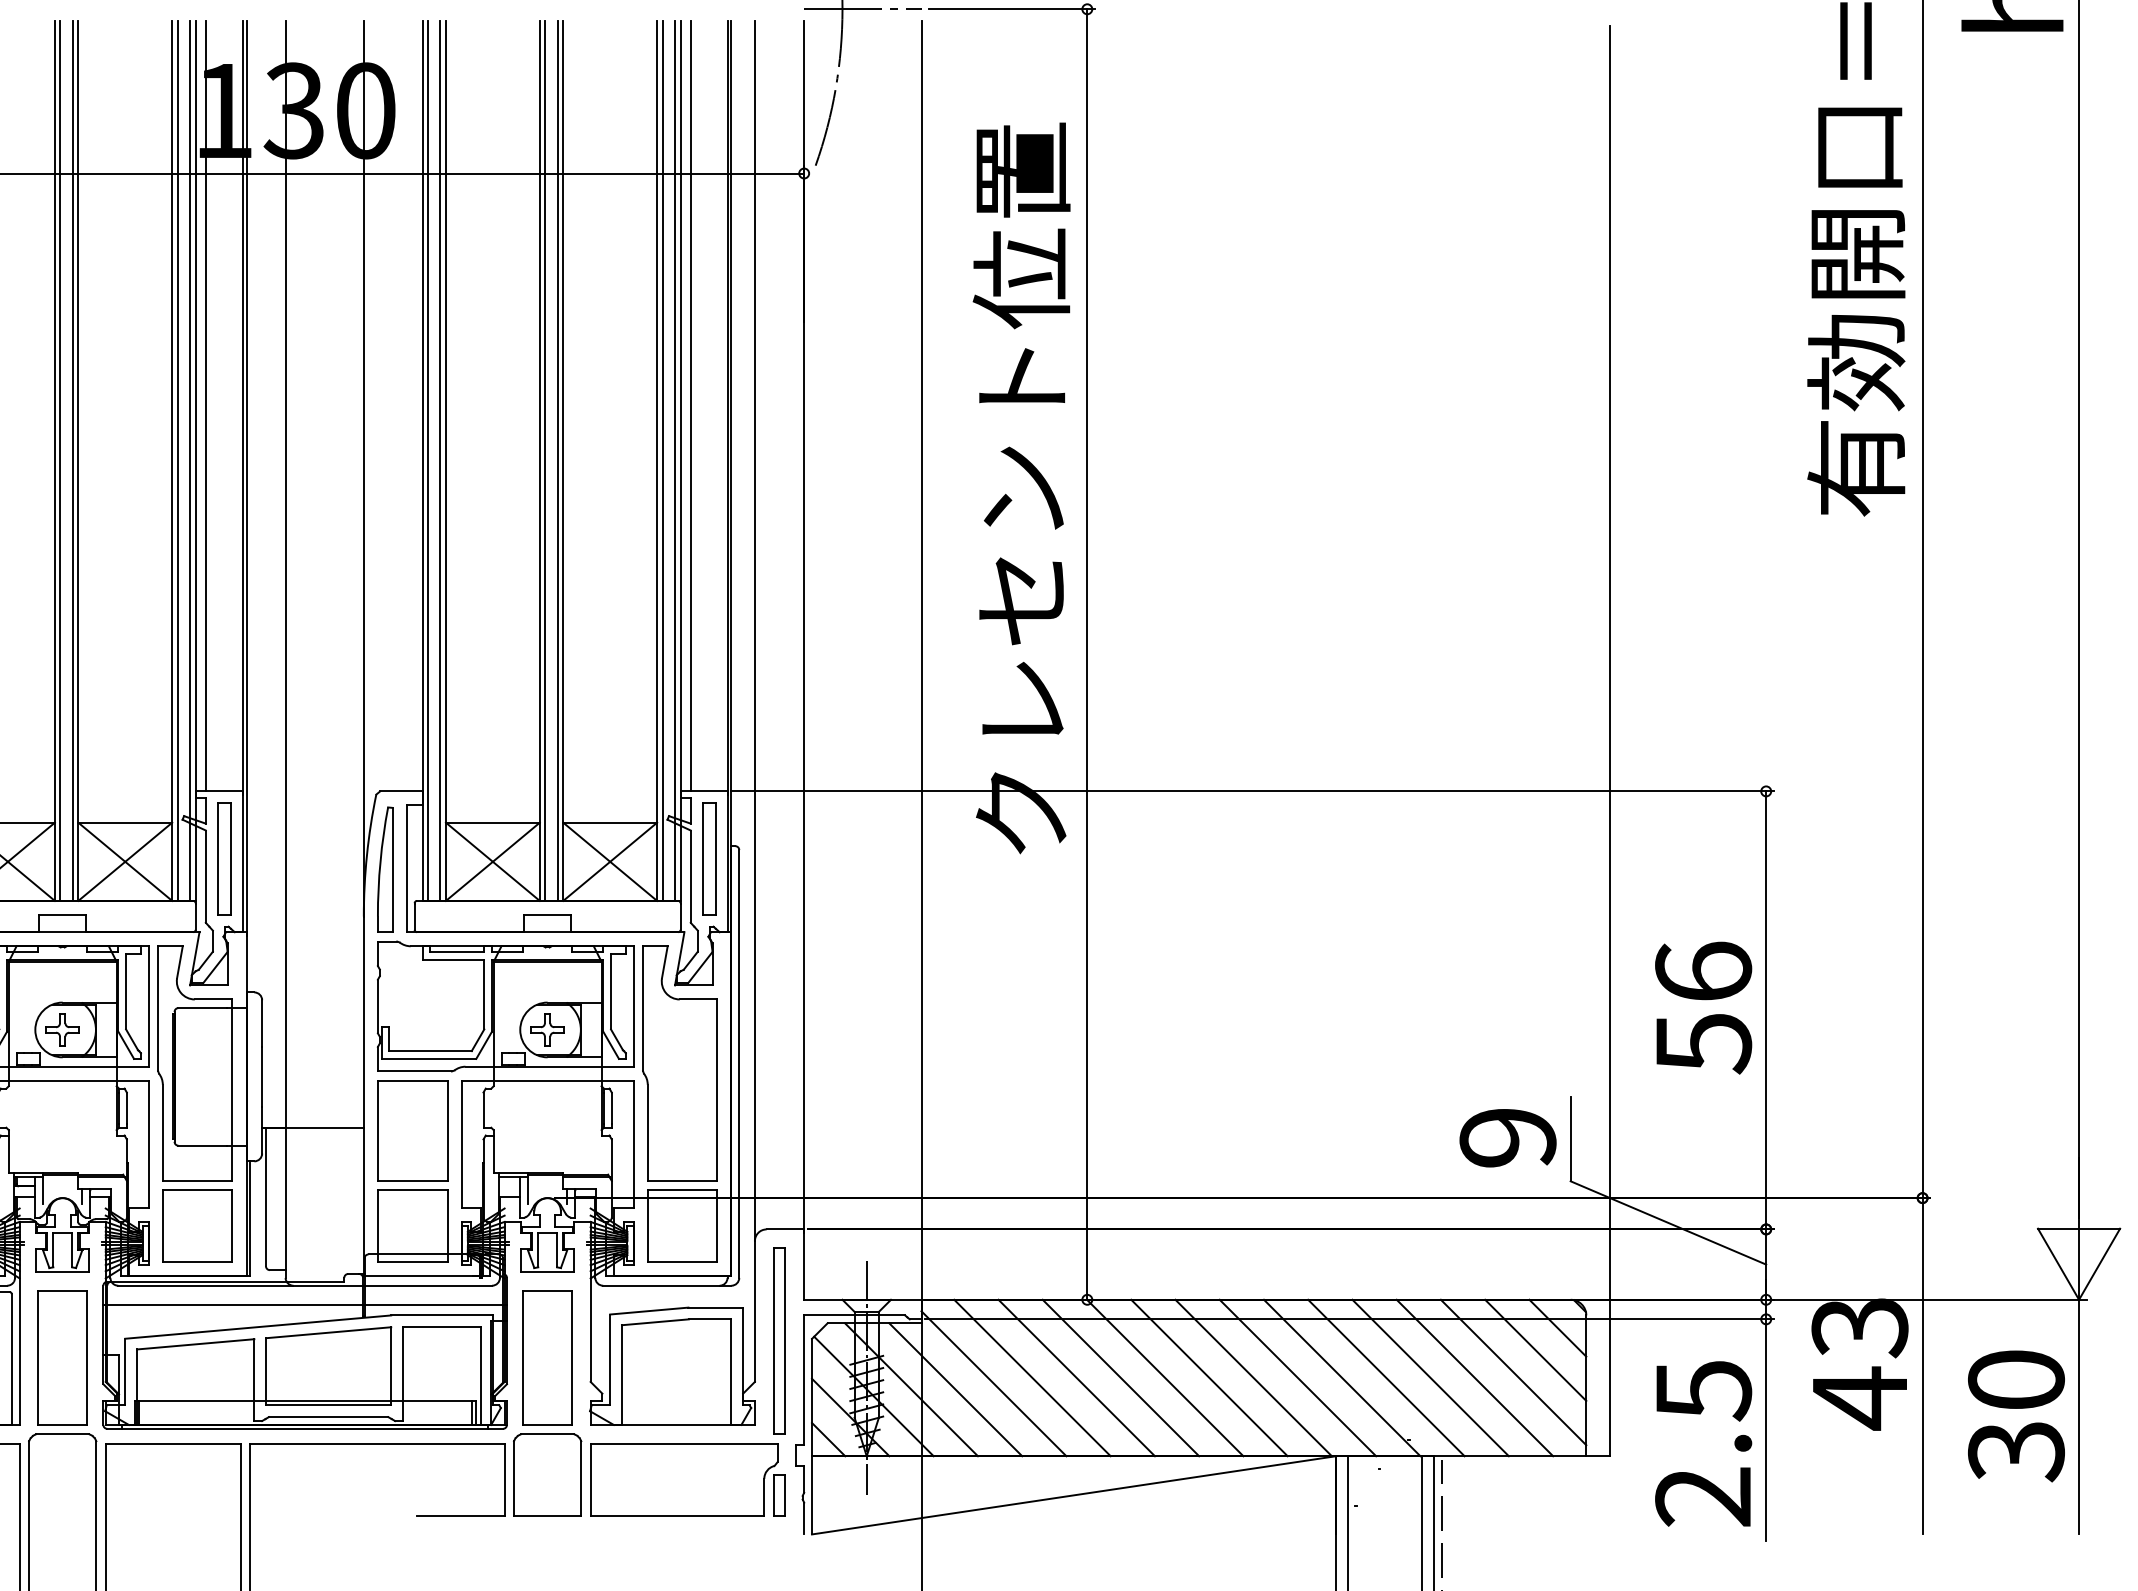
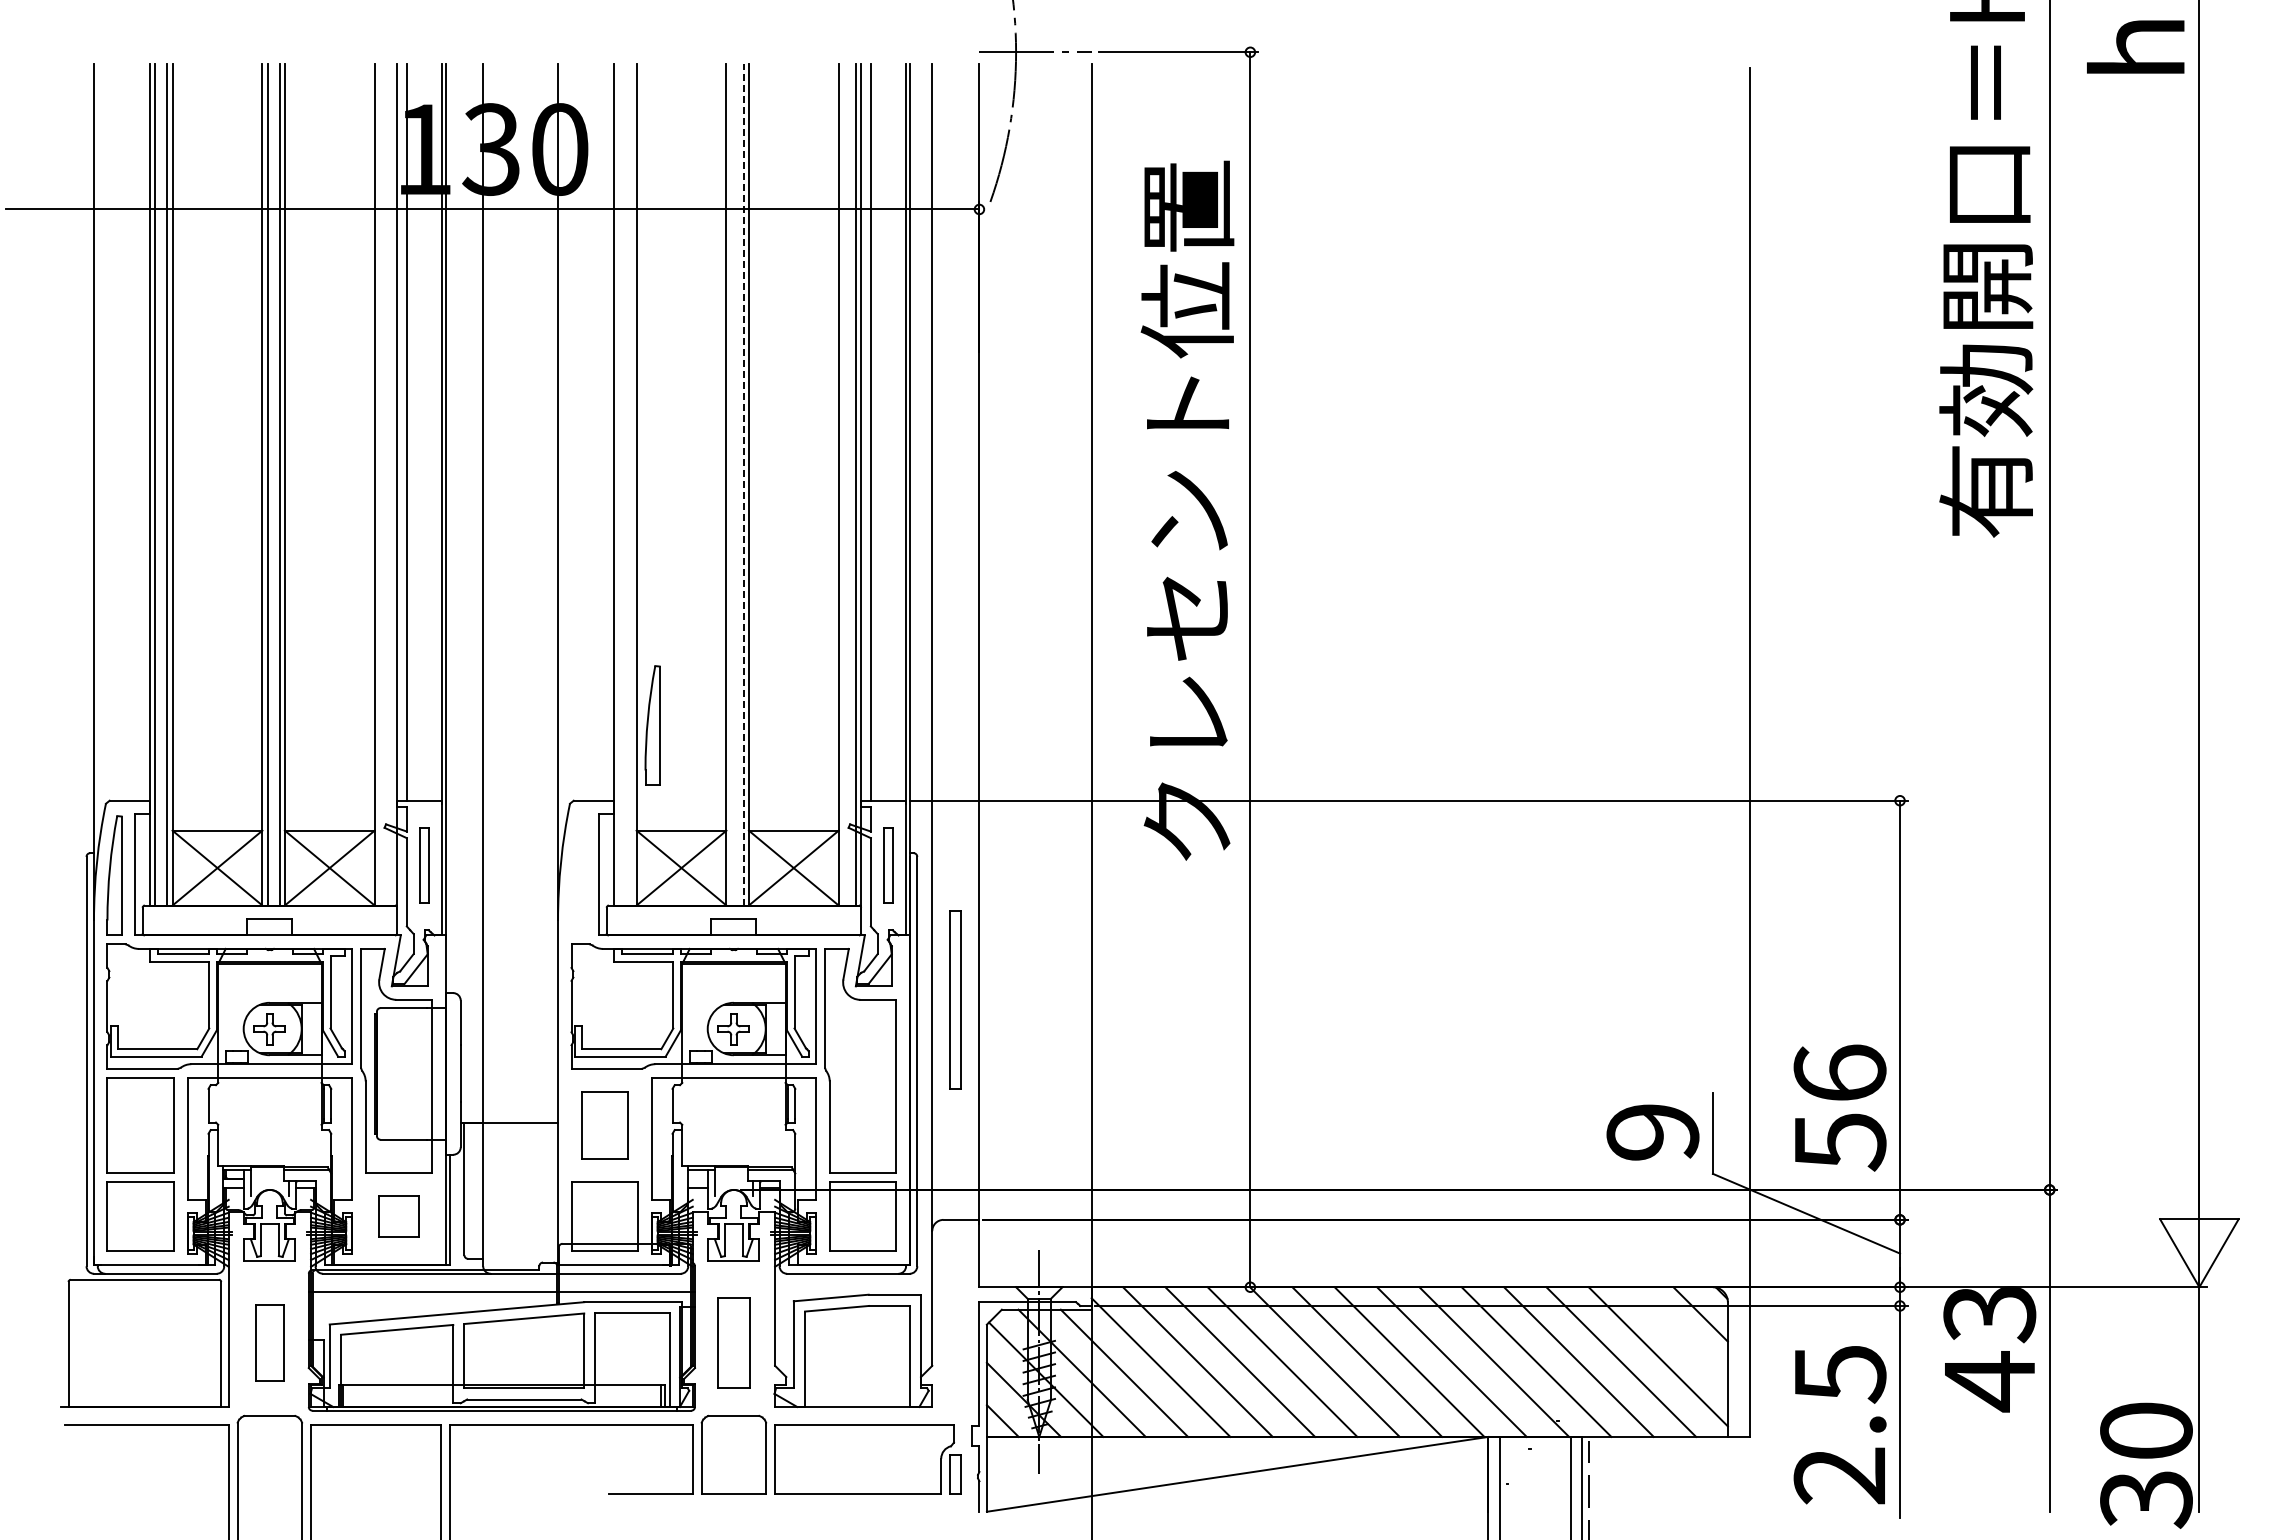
line: (177, 460) -> (379, 484), removed
line: (189, 460) -> (391, 484), removed
line: (428, 460) -> (619, 484), removed
line: (440, 460) -> (631, 484), removed
line: (545, 460) -> (731, 484), removed
line: (557, 460) -> (743, 484), solid -> dashed
line: (662, 460) -> (843, 484), removed
part: (224, 859) -> (424, 865), size x0.7
part: (709, 859) -> (888, 865), size x0.7
part: (385, 869) -> (652, 725), moved
text: (1702, 1007) -> (1839, 1107), moved
part: (412, 1130) -> (604, 1125), size x0.7
part: (197, 1225) -> (398, 1216), size x0.6
part: (779, 1340) -> (955, 999), moved
line: (1535, 1350) -> (1679, 1335), removed
part: (62, 1357) -> (269, 1342), size x0.6
part: (547, 1357) -> (733, 1342), size x0.7
text: (2016, 1416) -> (2146, 1465), moved

